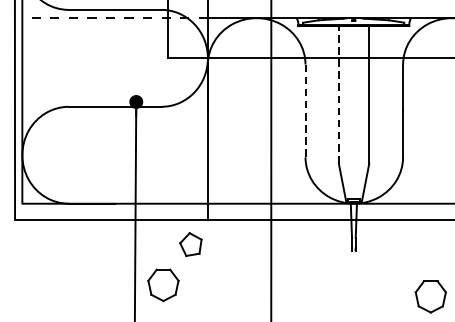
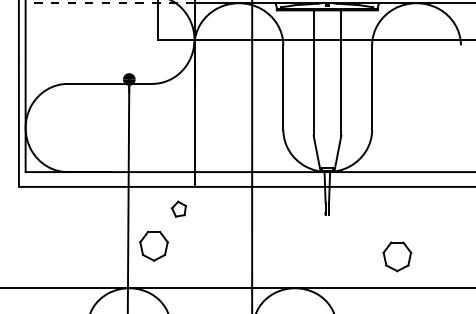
line: (338, 95) -> (313, 73), dashed -> solid
line: (305, 111) -> (283, 88), dashed -> solid
part: (190, 243) -> (178, 208), size x0.71

